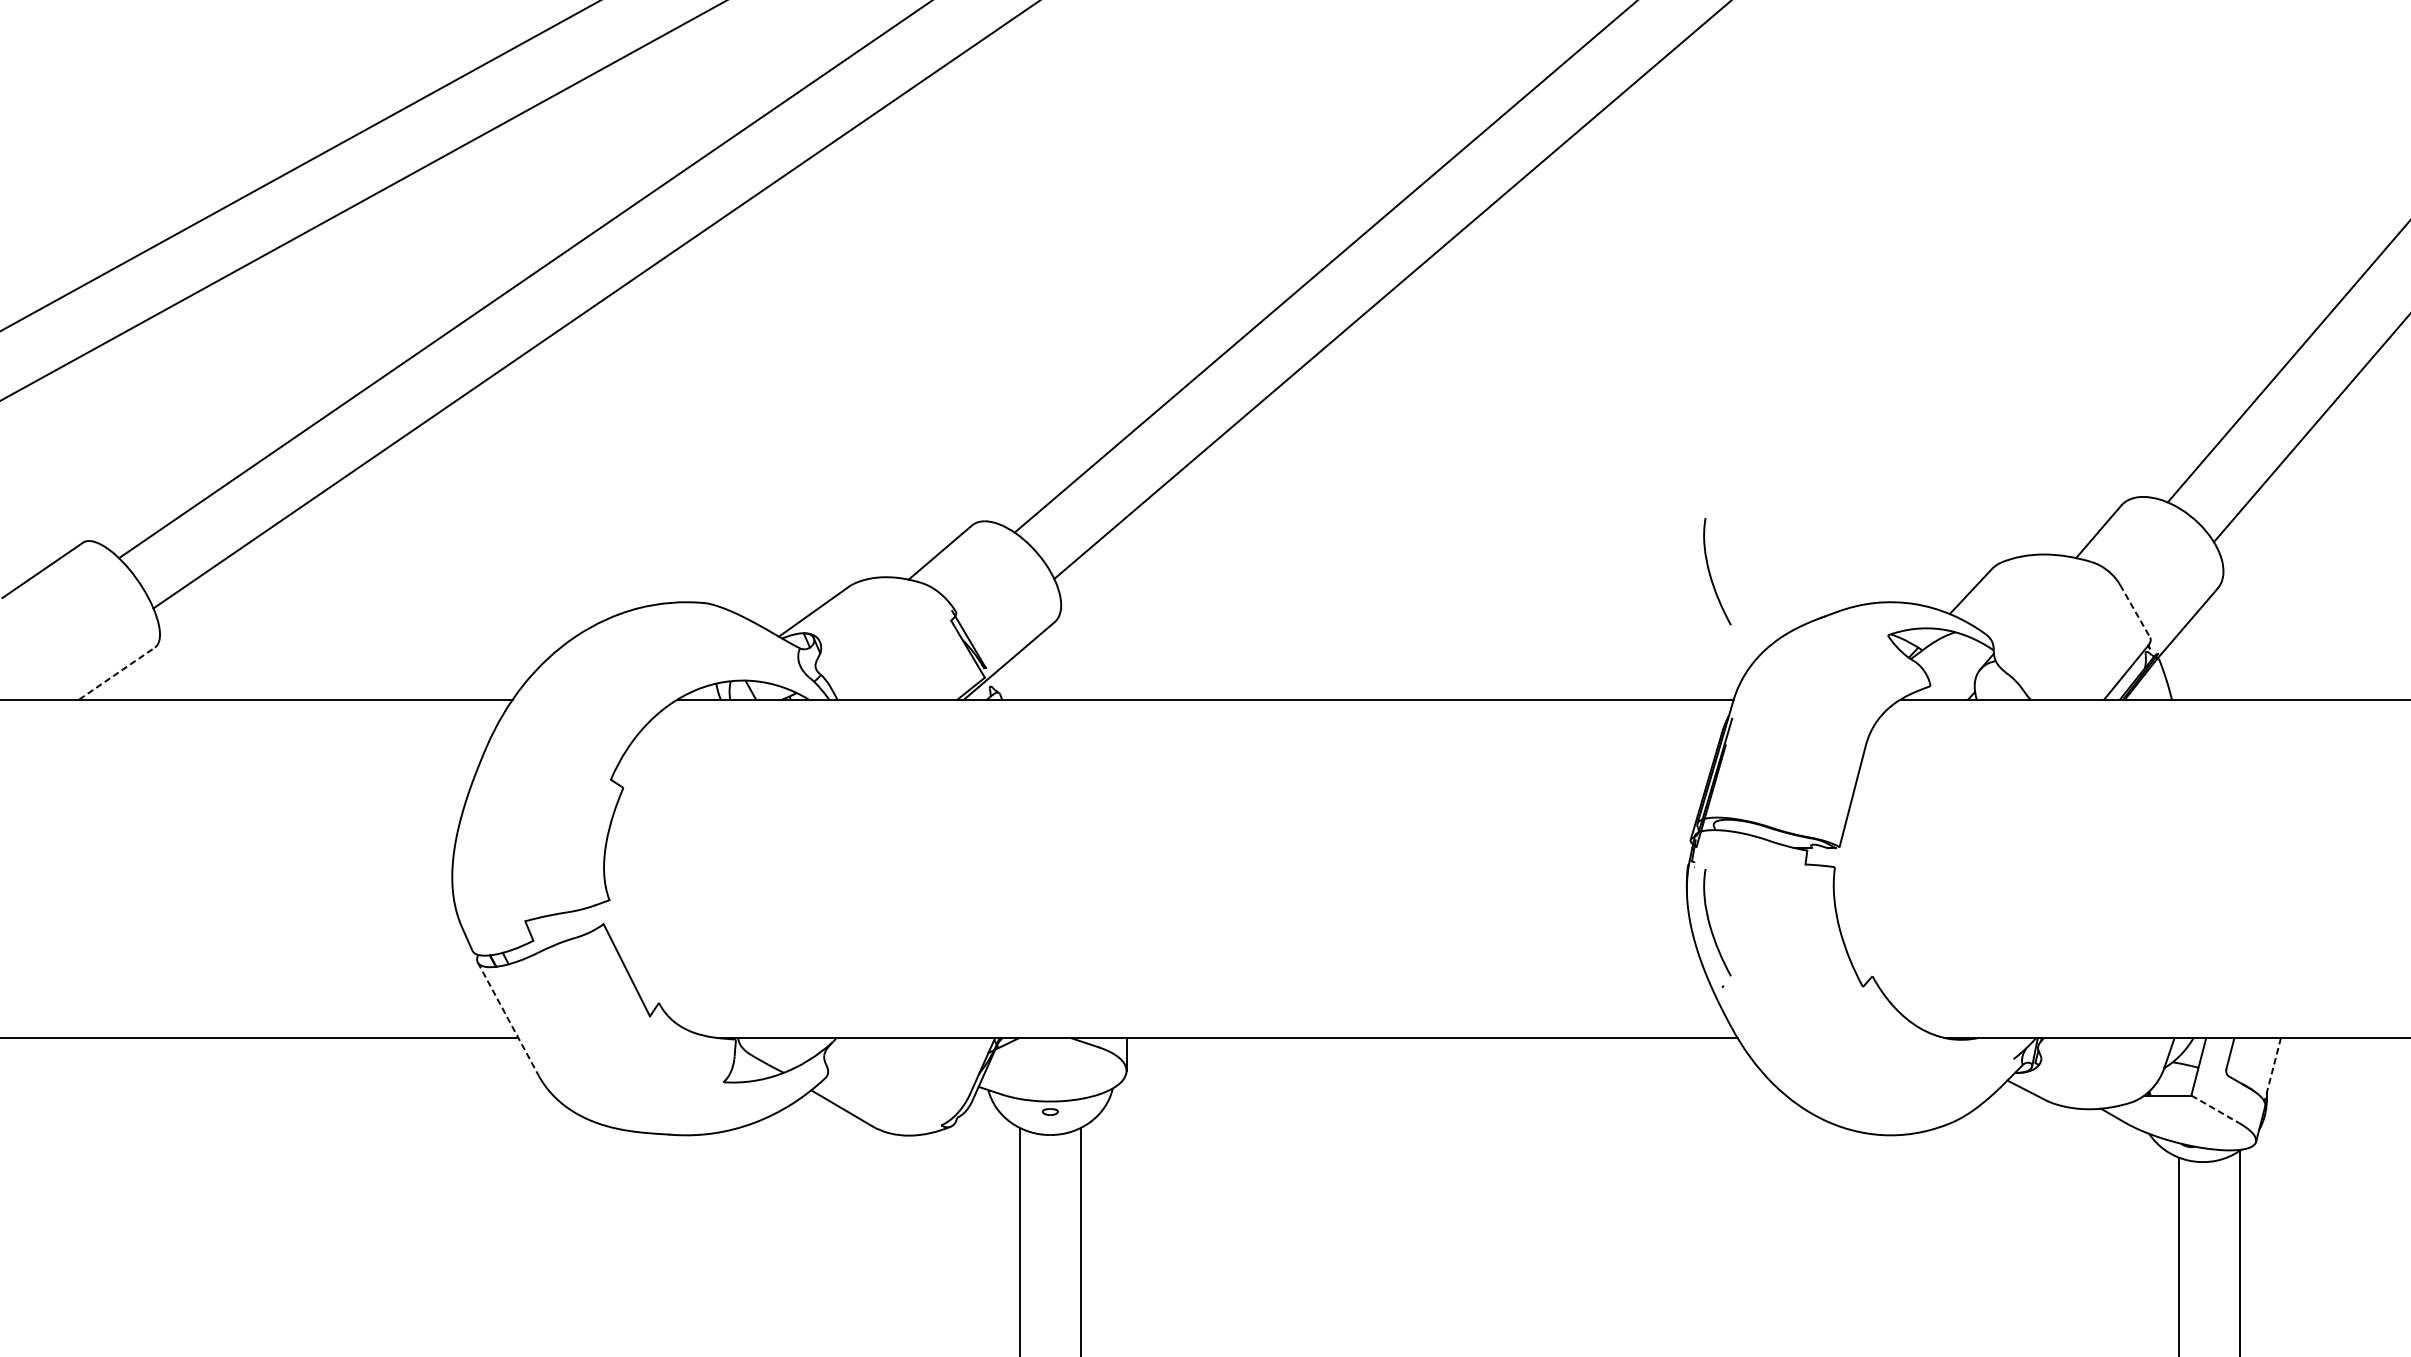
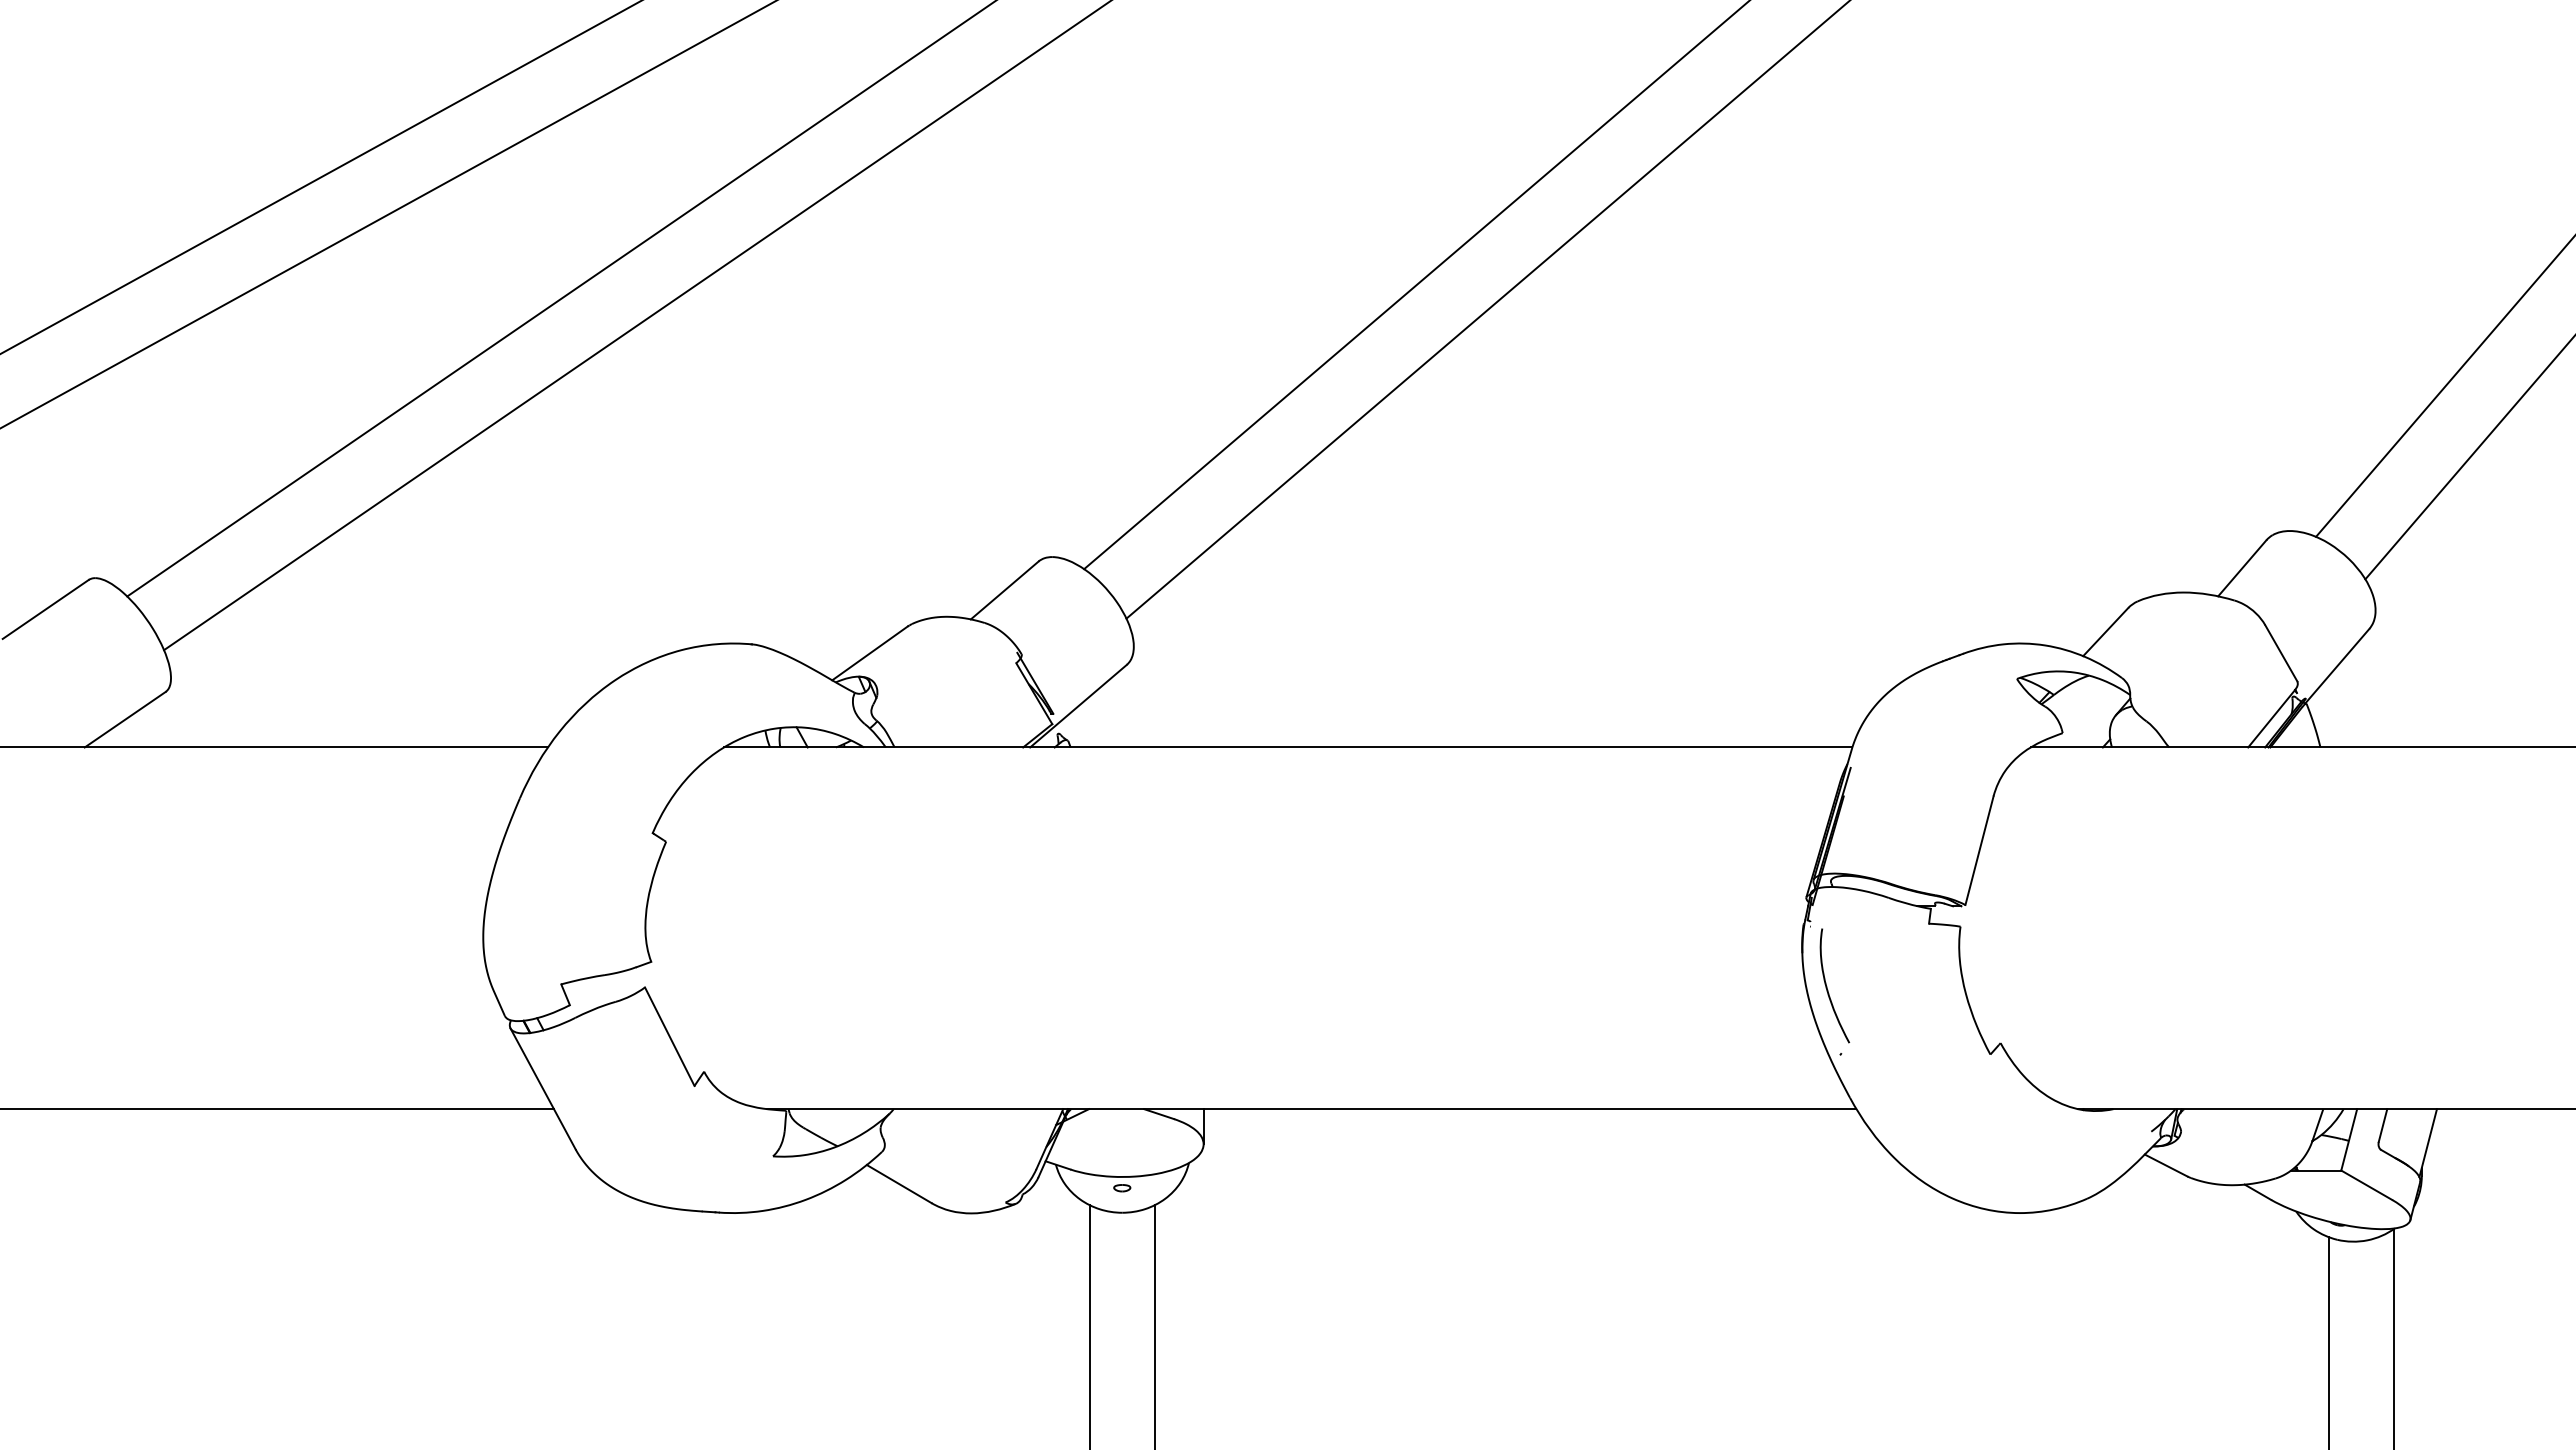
curve: (1710, 572) -> (1827, 611), removed
line: (2135, 611) -> (2281, 653), dashed -> solid
line: (117, 673) -> (125, 719), dashed -> solid
line: (508, 1018) -> (543, 1088), dashed -> solid
line: (2273, 1070) -> (2428, 1143), dashed -> solid
line: (2215, 1109) -> (2367, 1185), dashed -> solid

